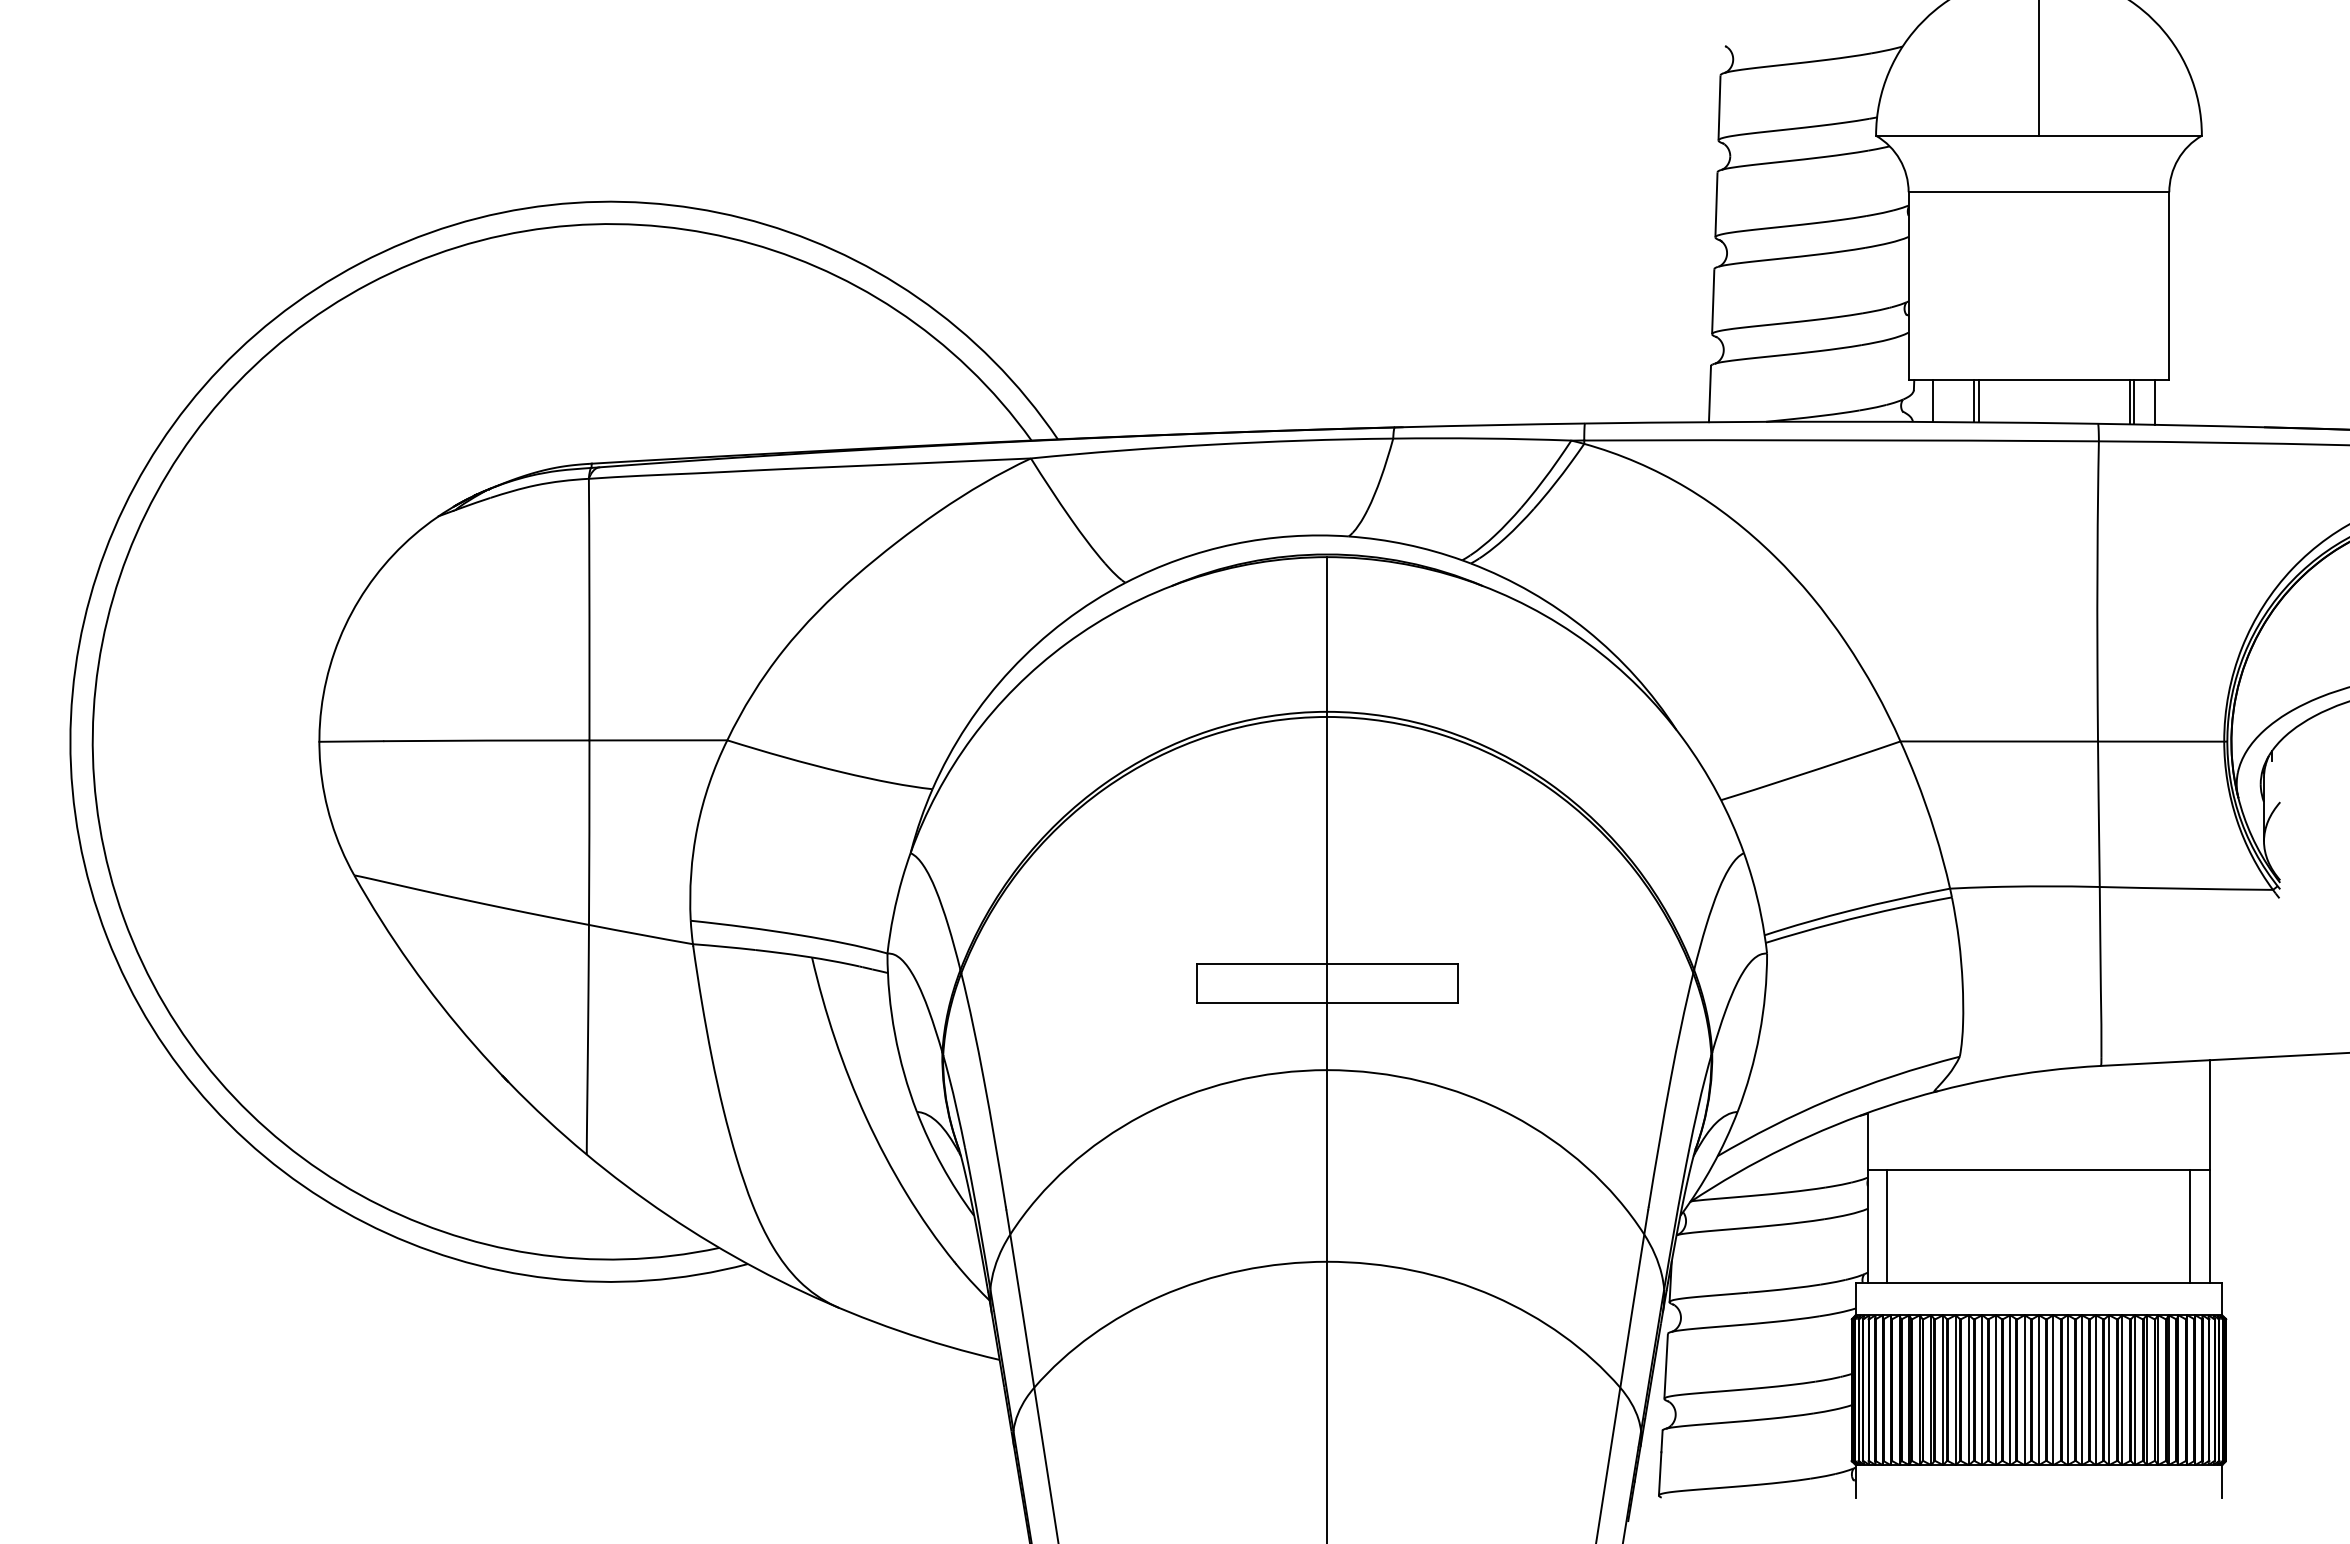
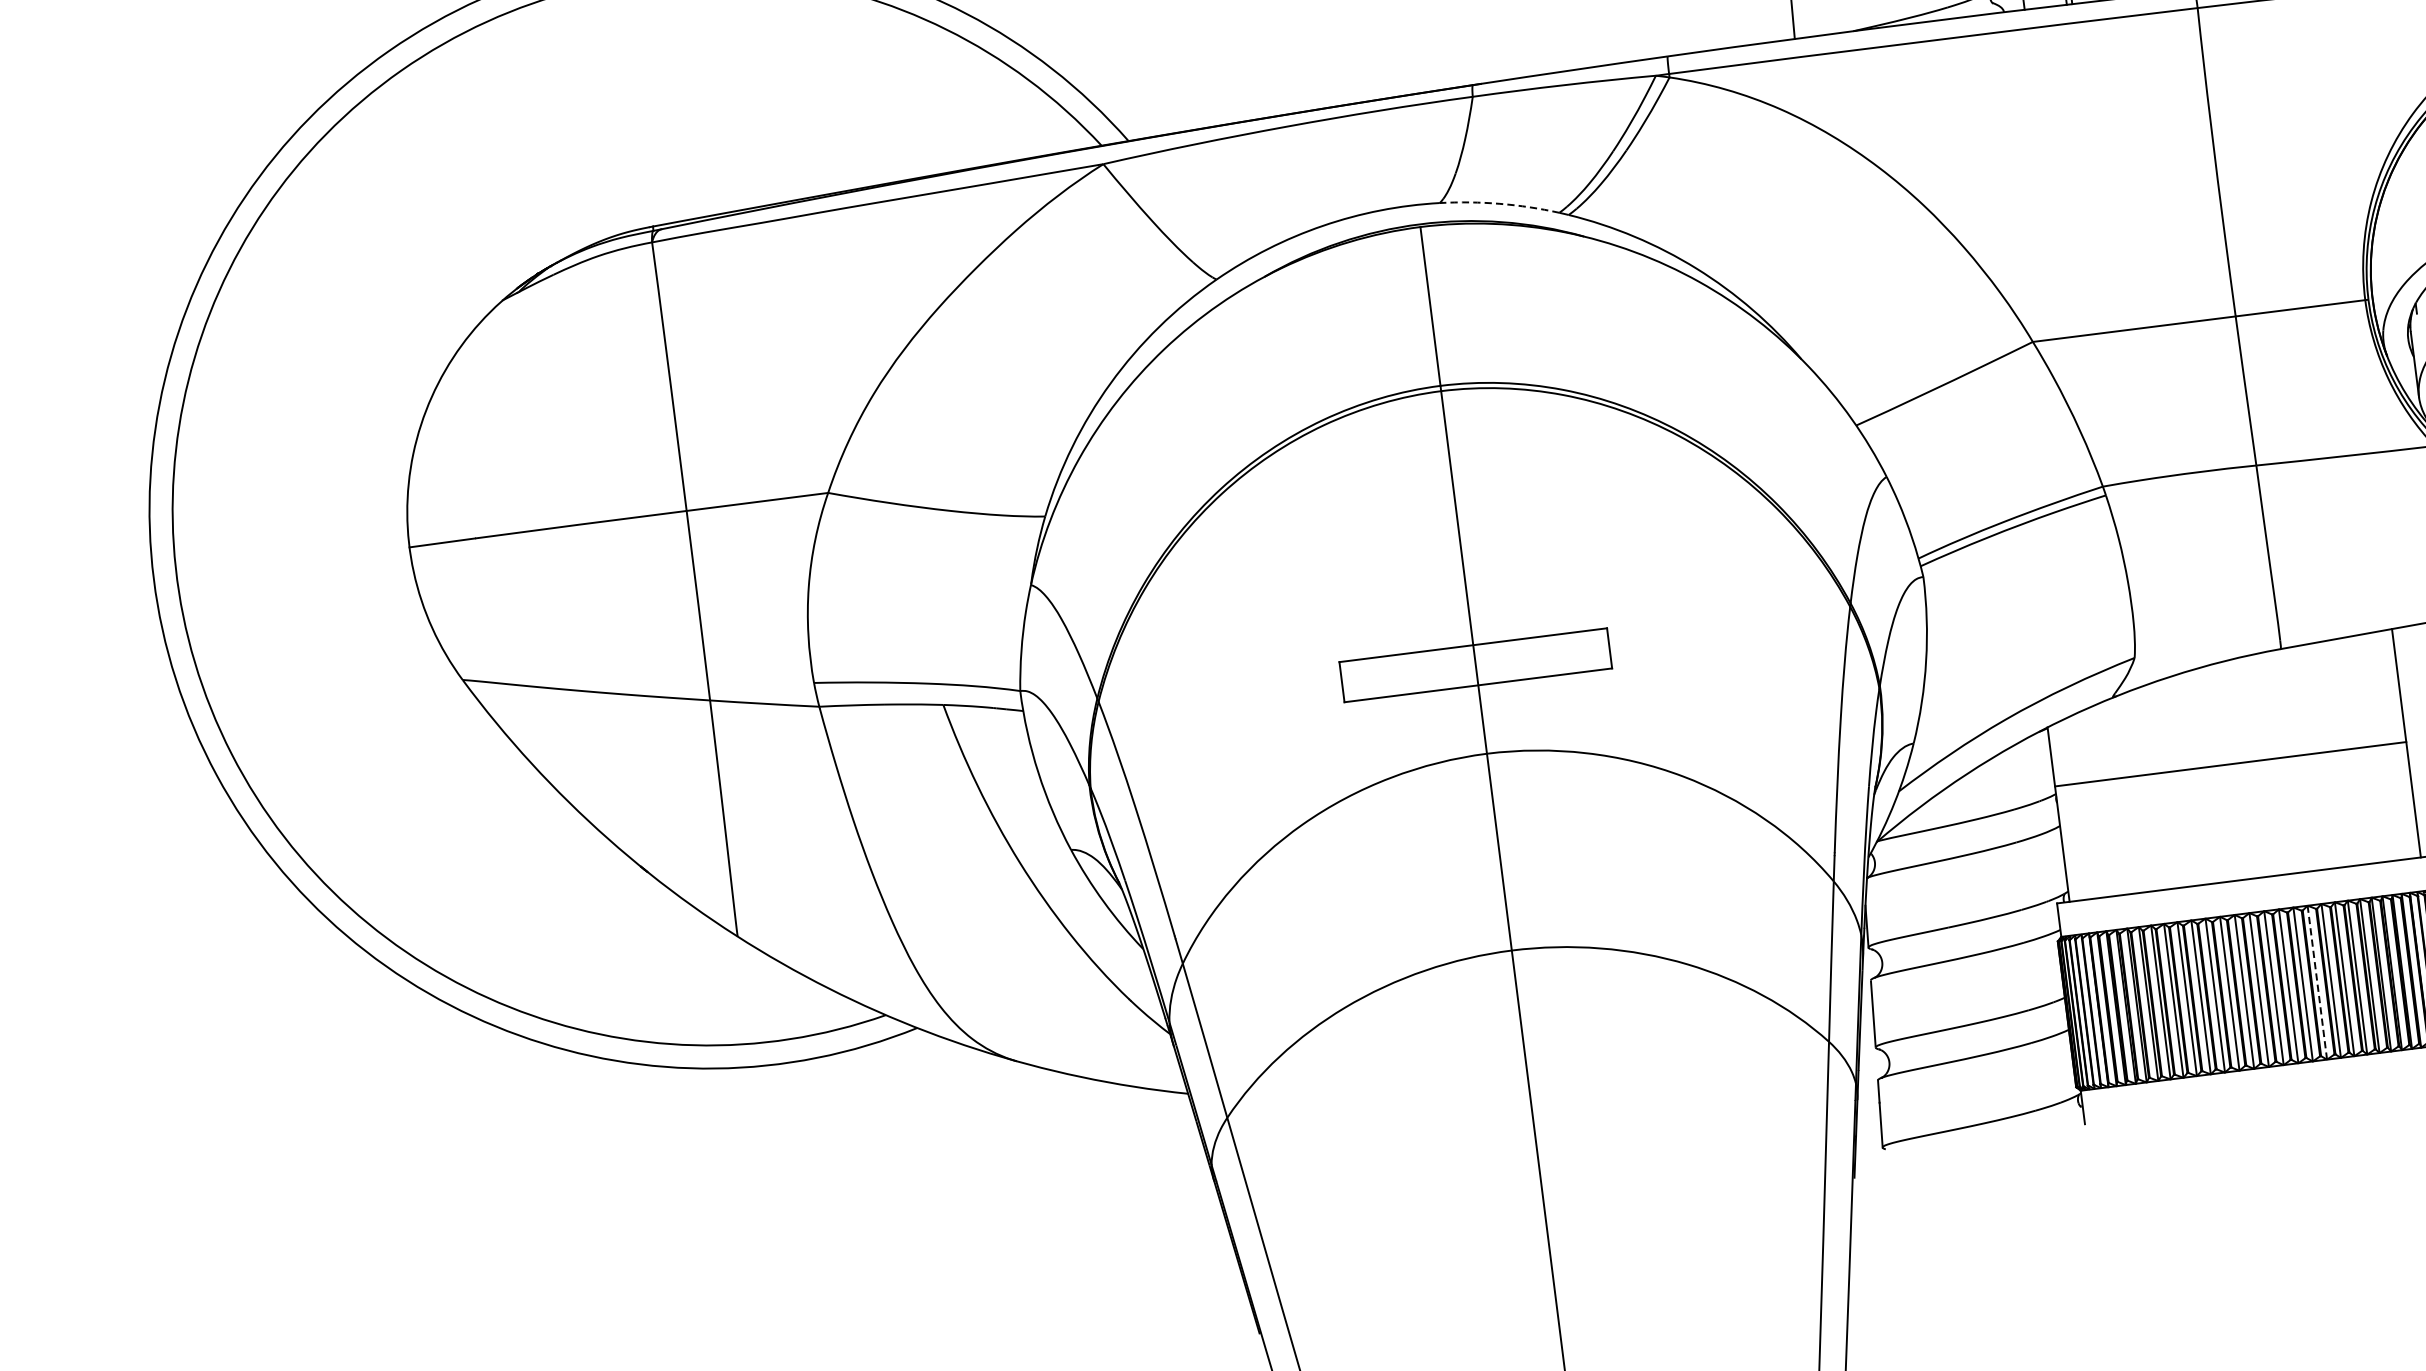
arc: (1406, 544) -> (1500, 203), solid -> dashed
line: (1887, 1226) -> (2082, 841), removed
line: (2190, 1226) -> (2393, 802), removed
line: (2095, 1390) -> (2317, 983), solid -> dashed

